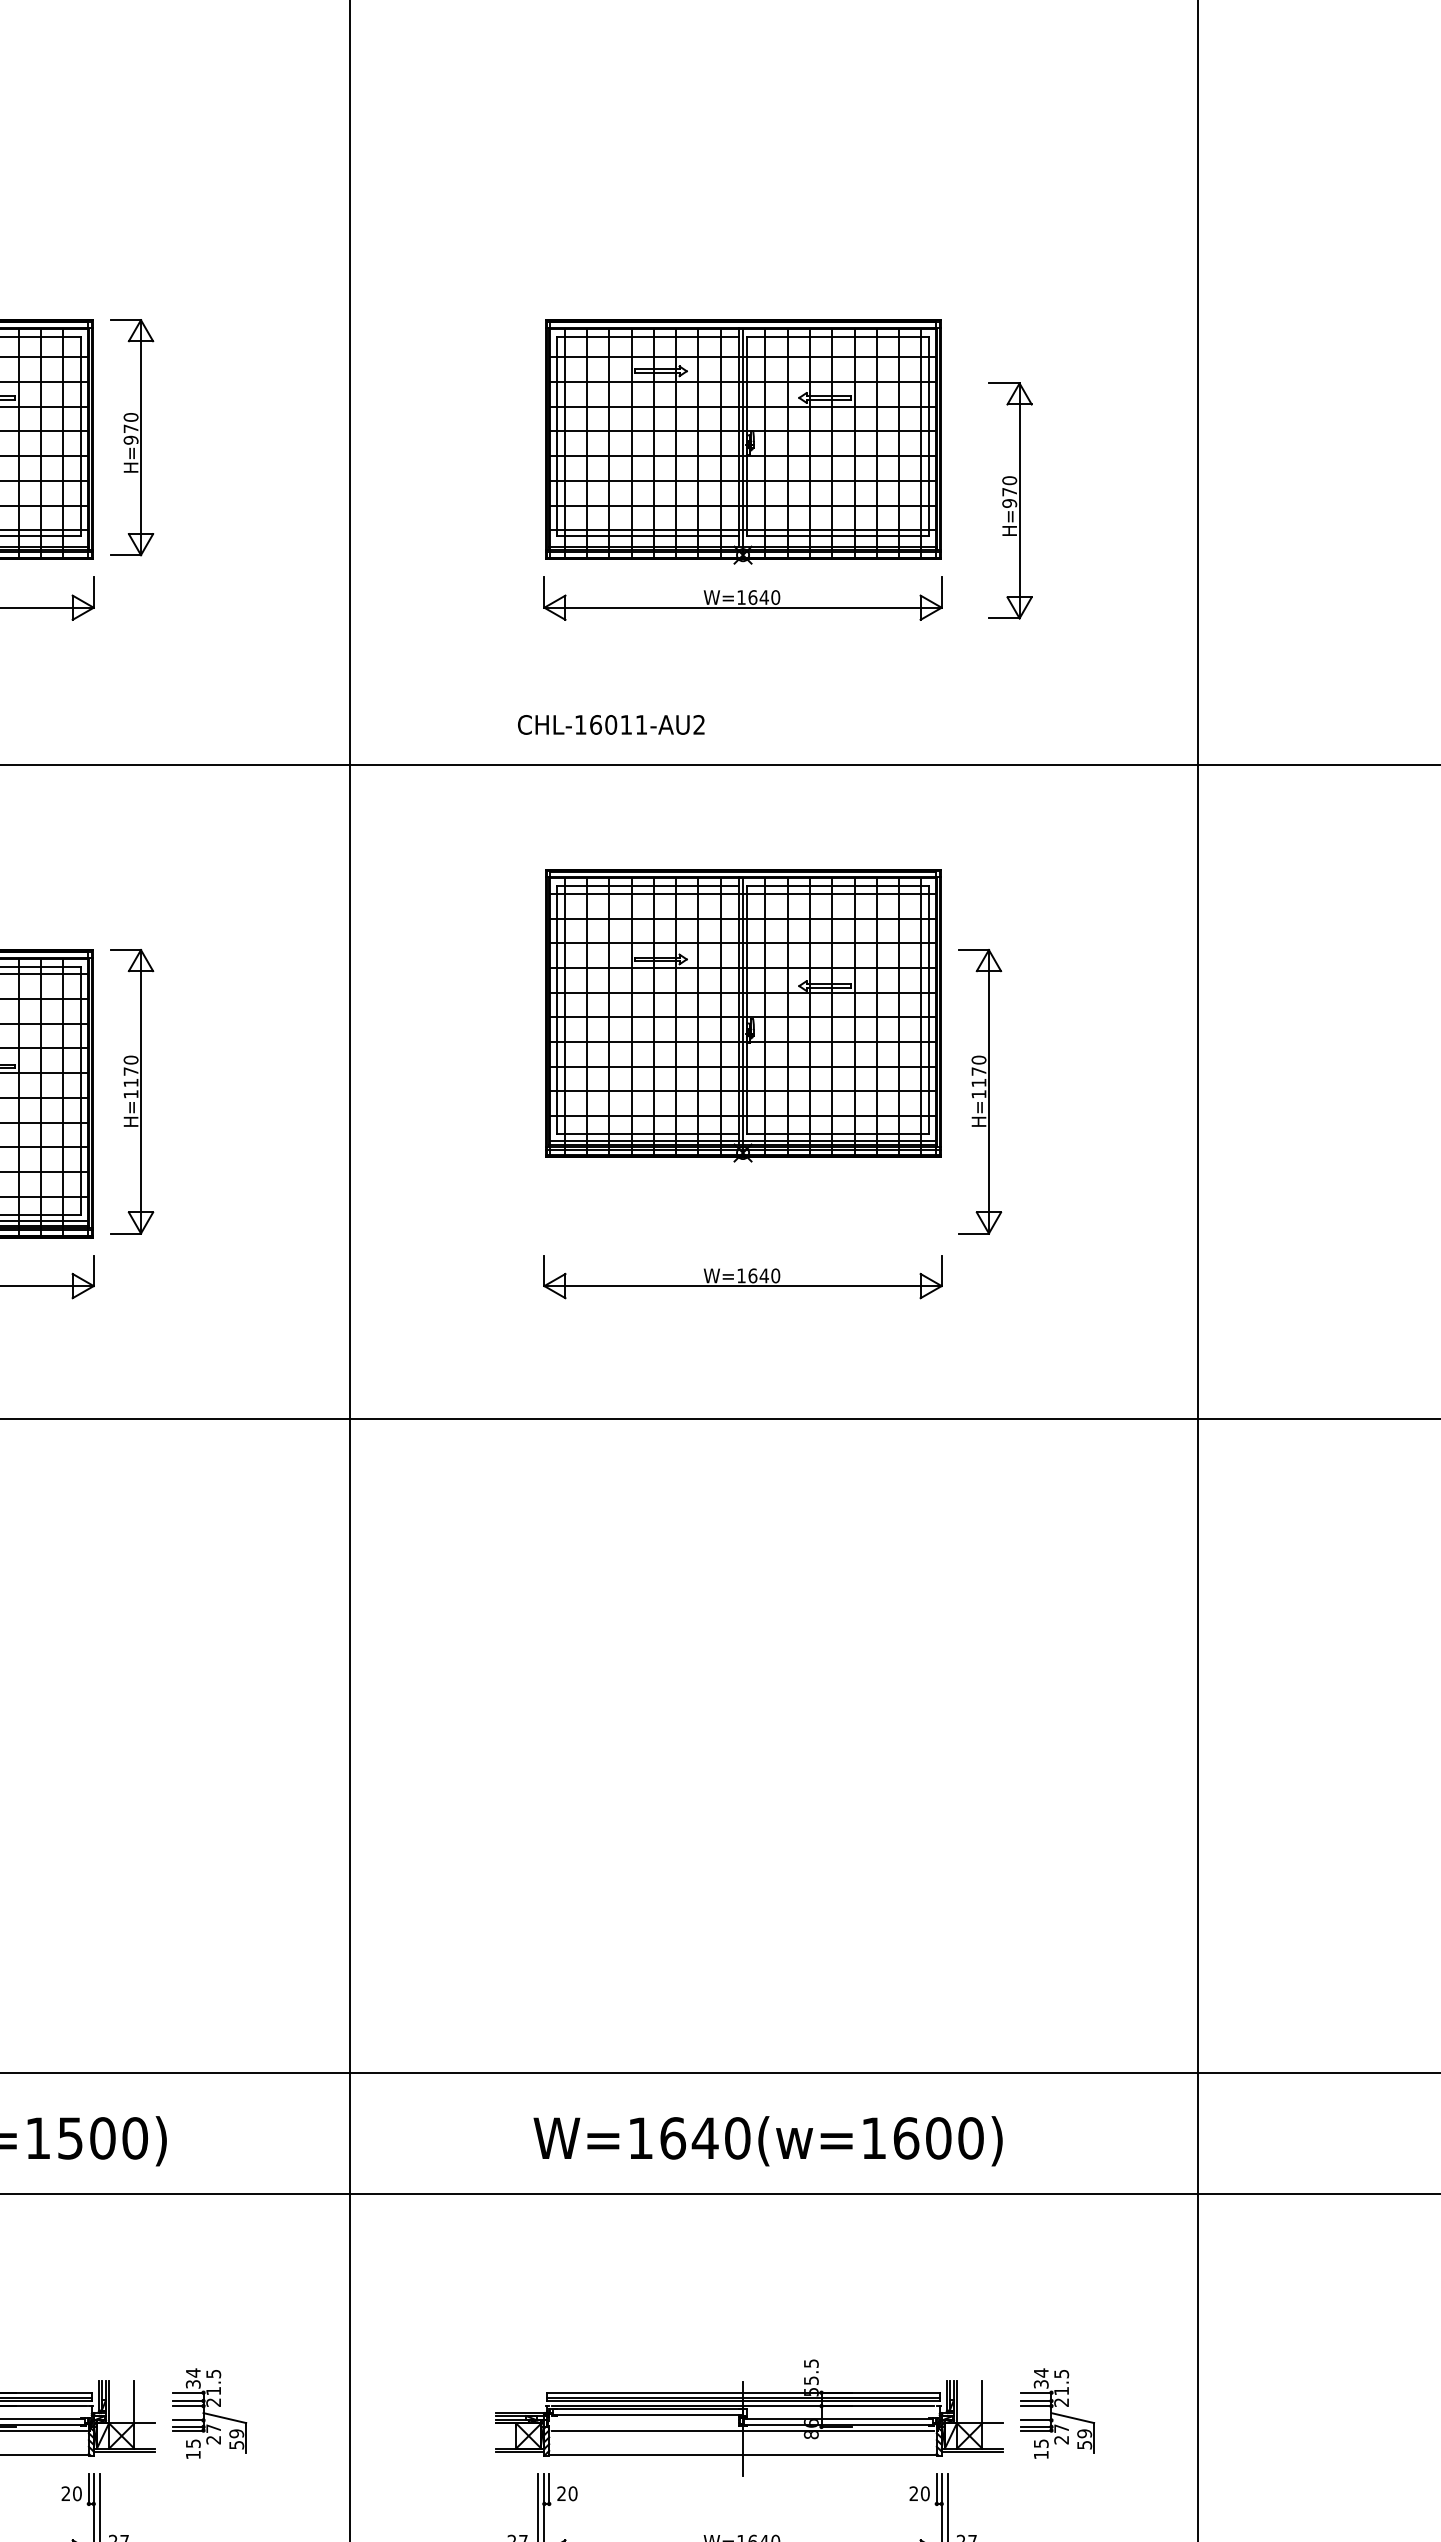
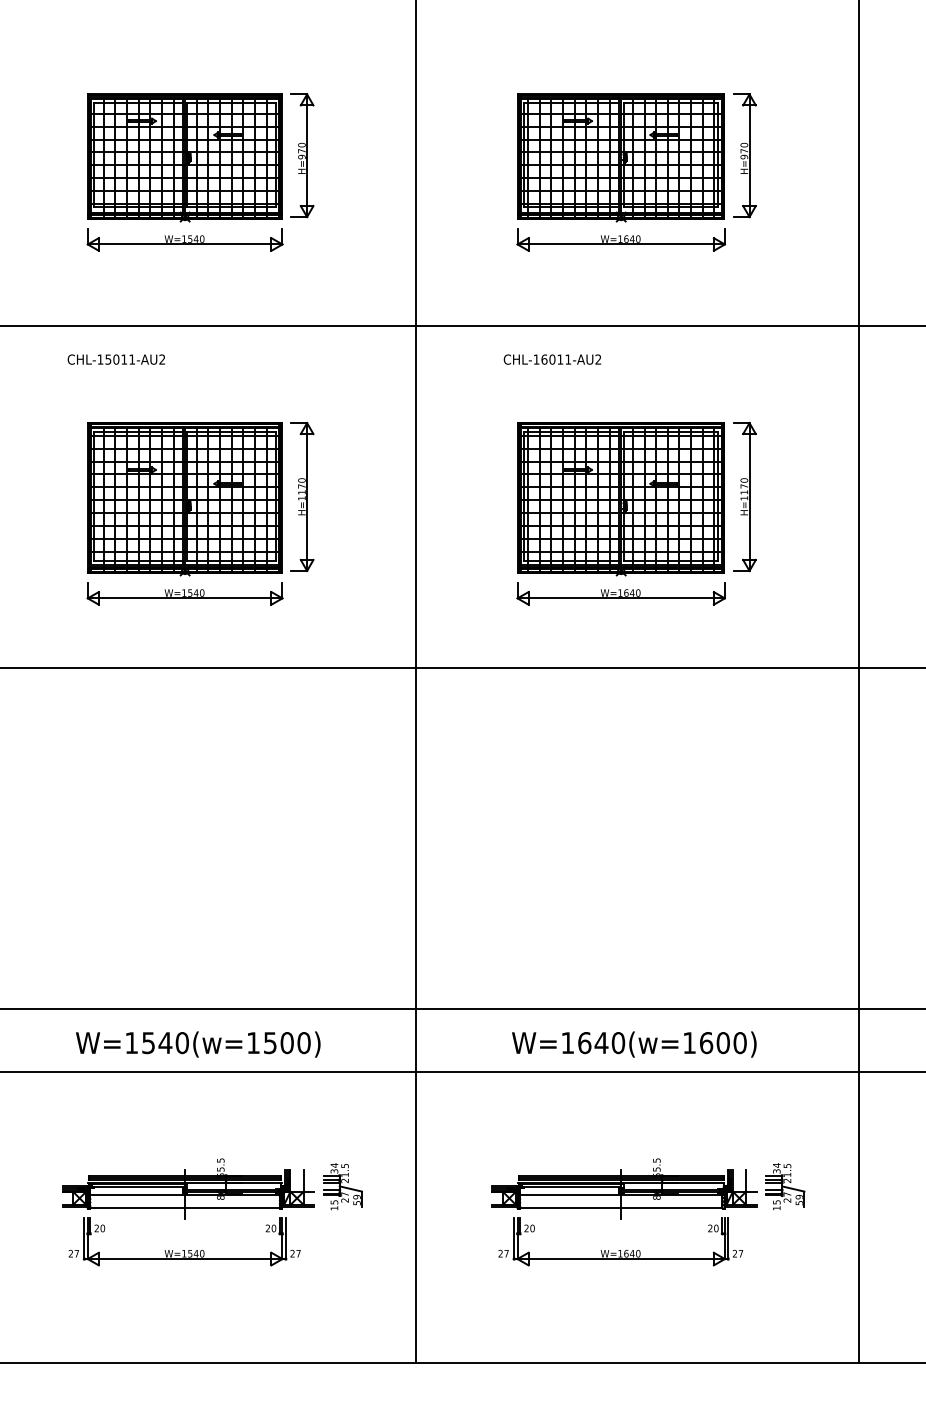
part: (1009, 500) -> (744, 155), moved
text: (609, 724) -> (551, 359), moved
part: (741, 1016) -> (620, 499), moved

